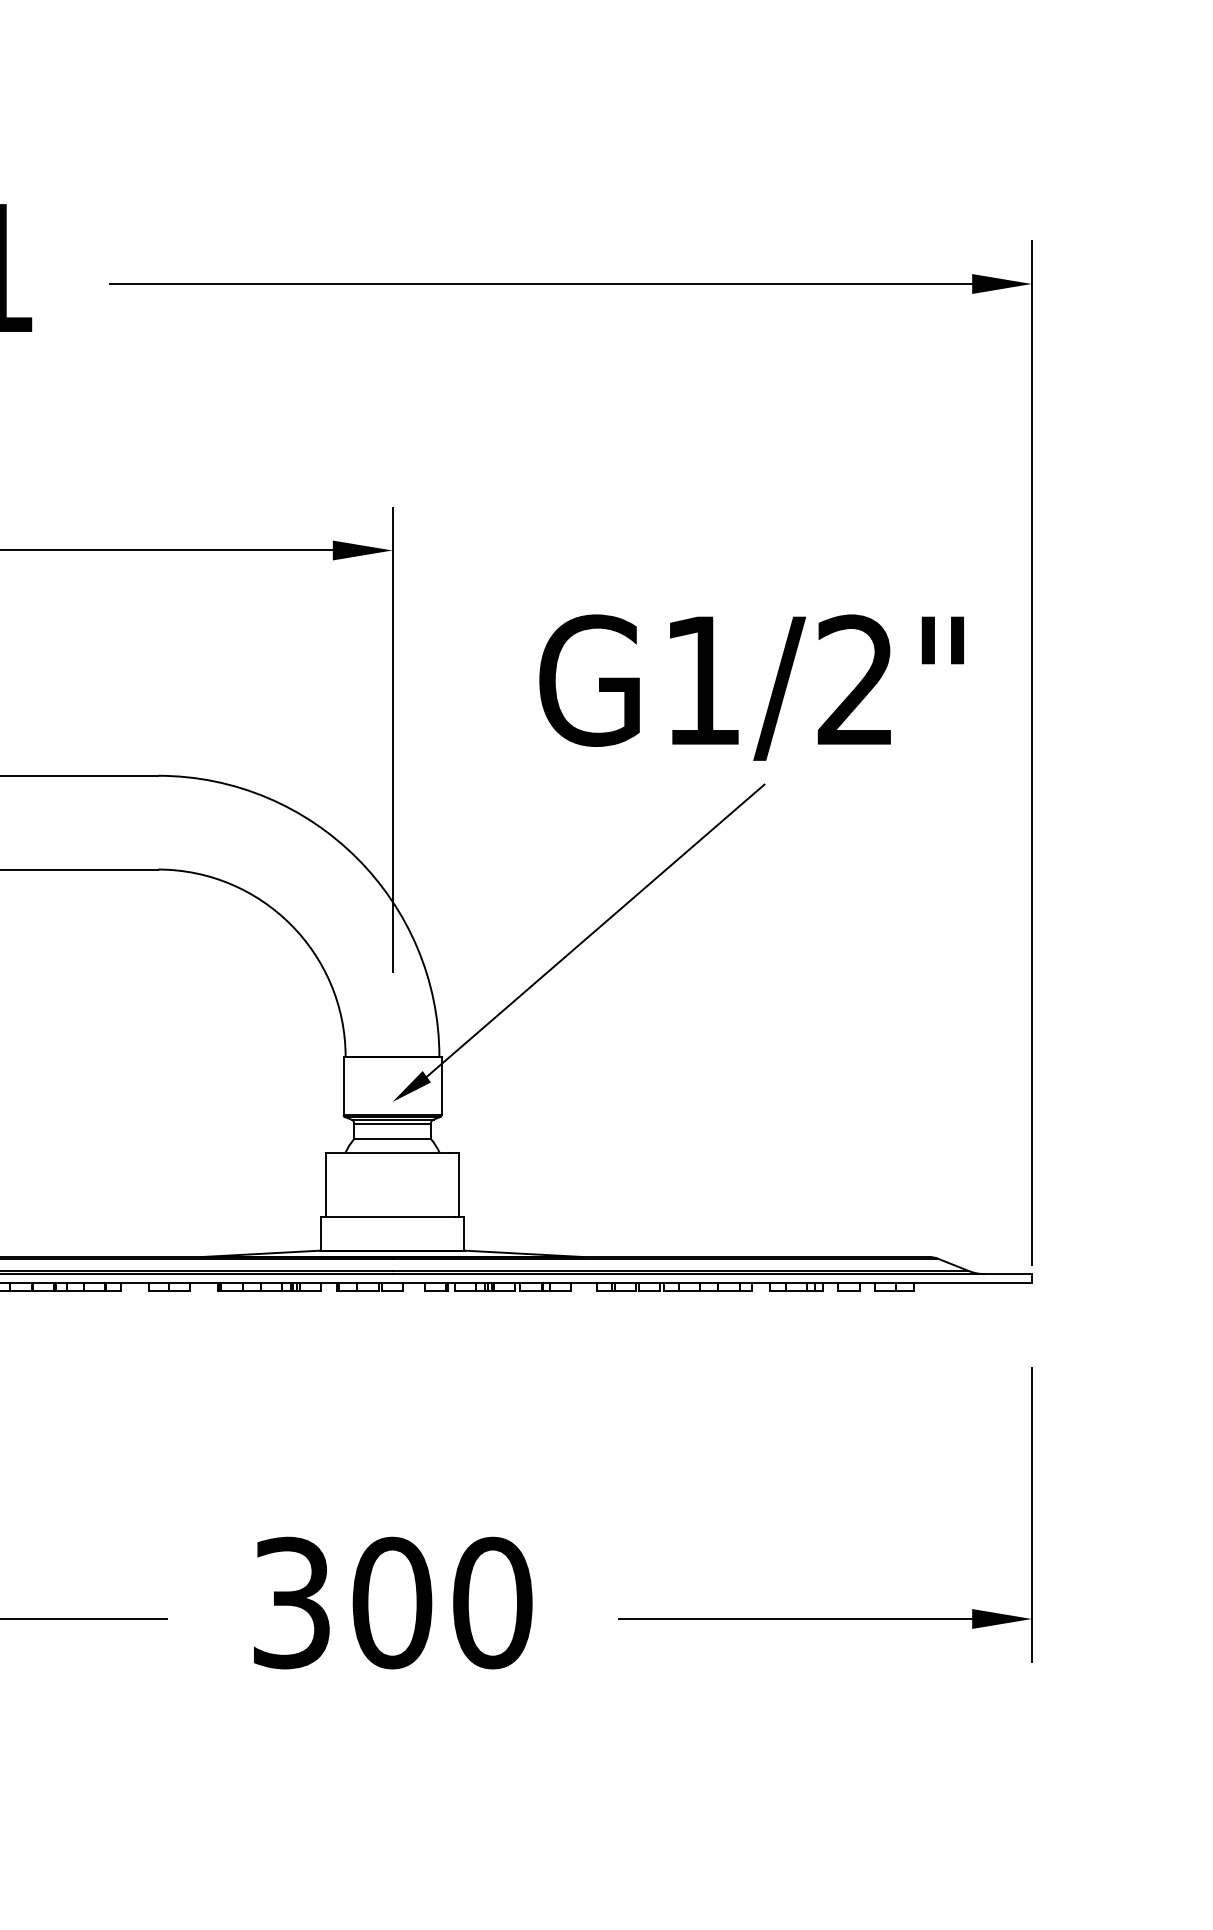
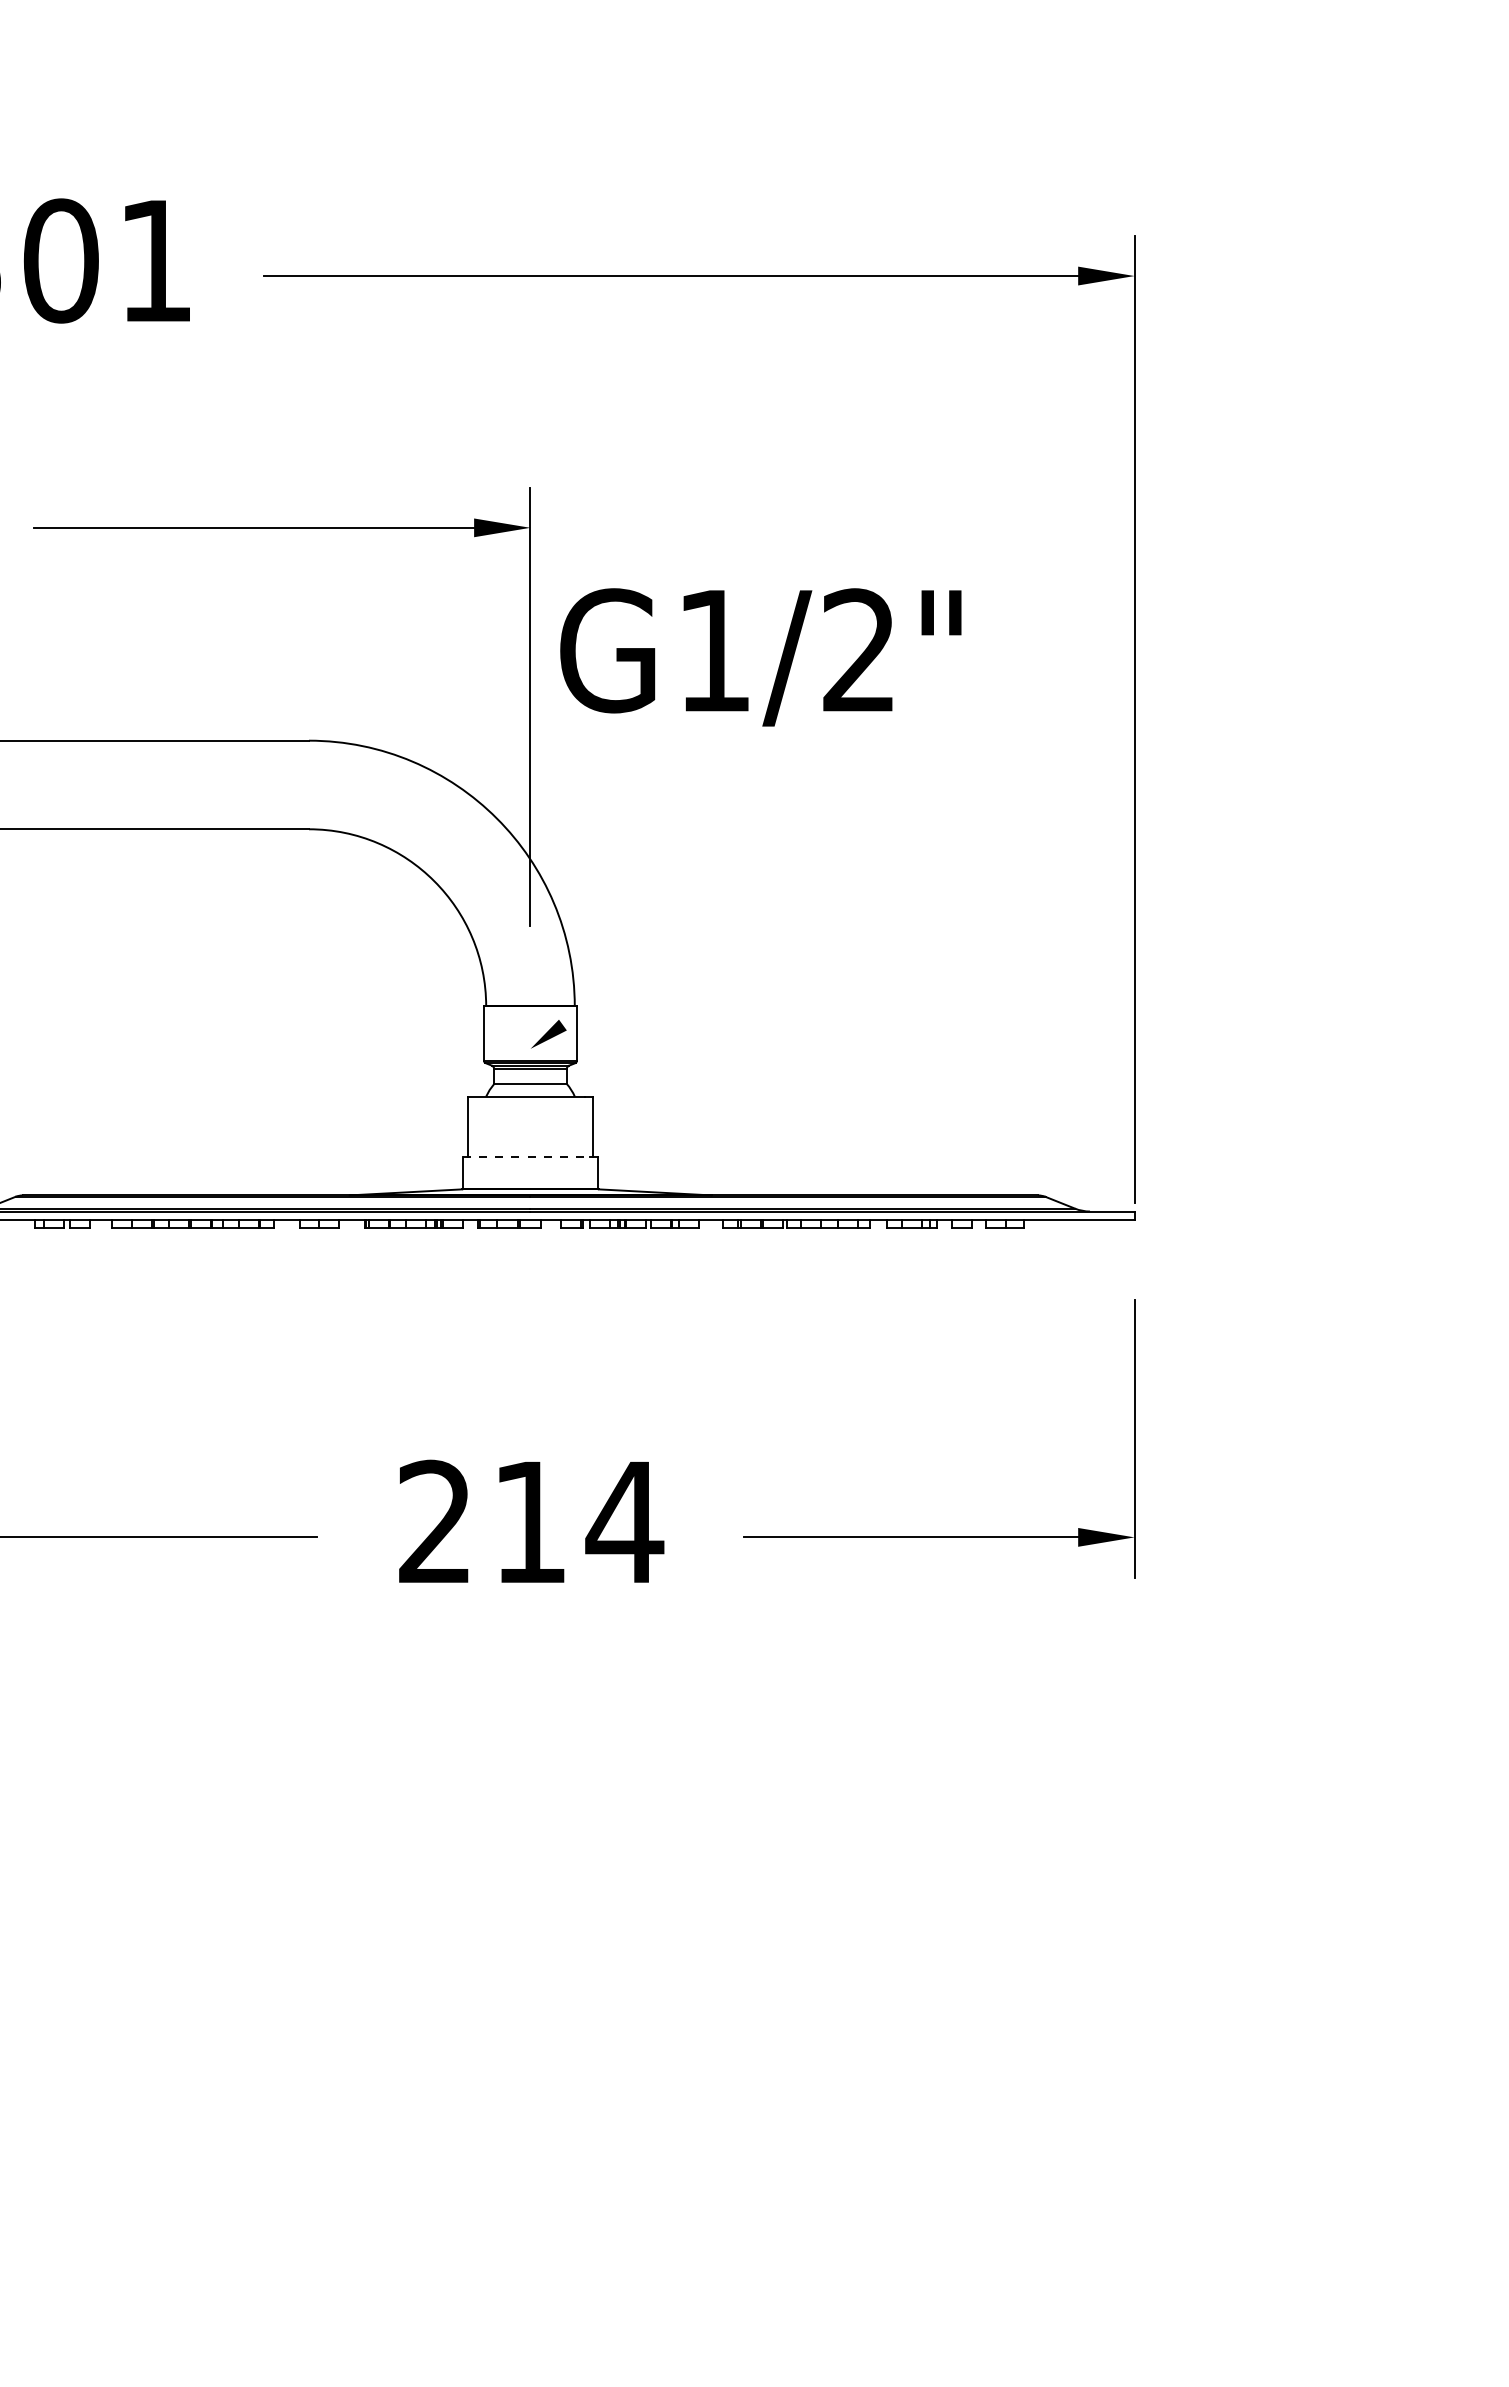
text: (751, 687) -> (760, 657), moved
line: (594, 931) -> (721, 887), removed
line: (388, 1216) -> (526, 1157), solid -> dashed
text: (393, 1602) -> (531, 1521), 300 -> 214

